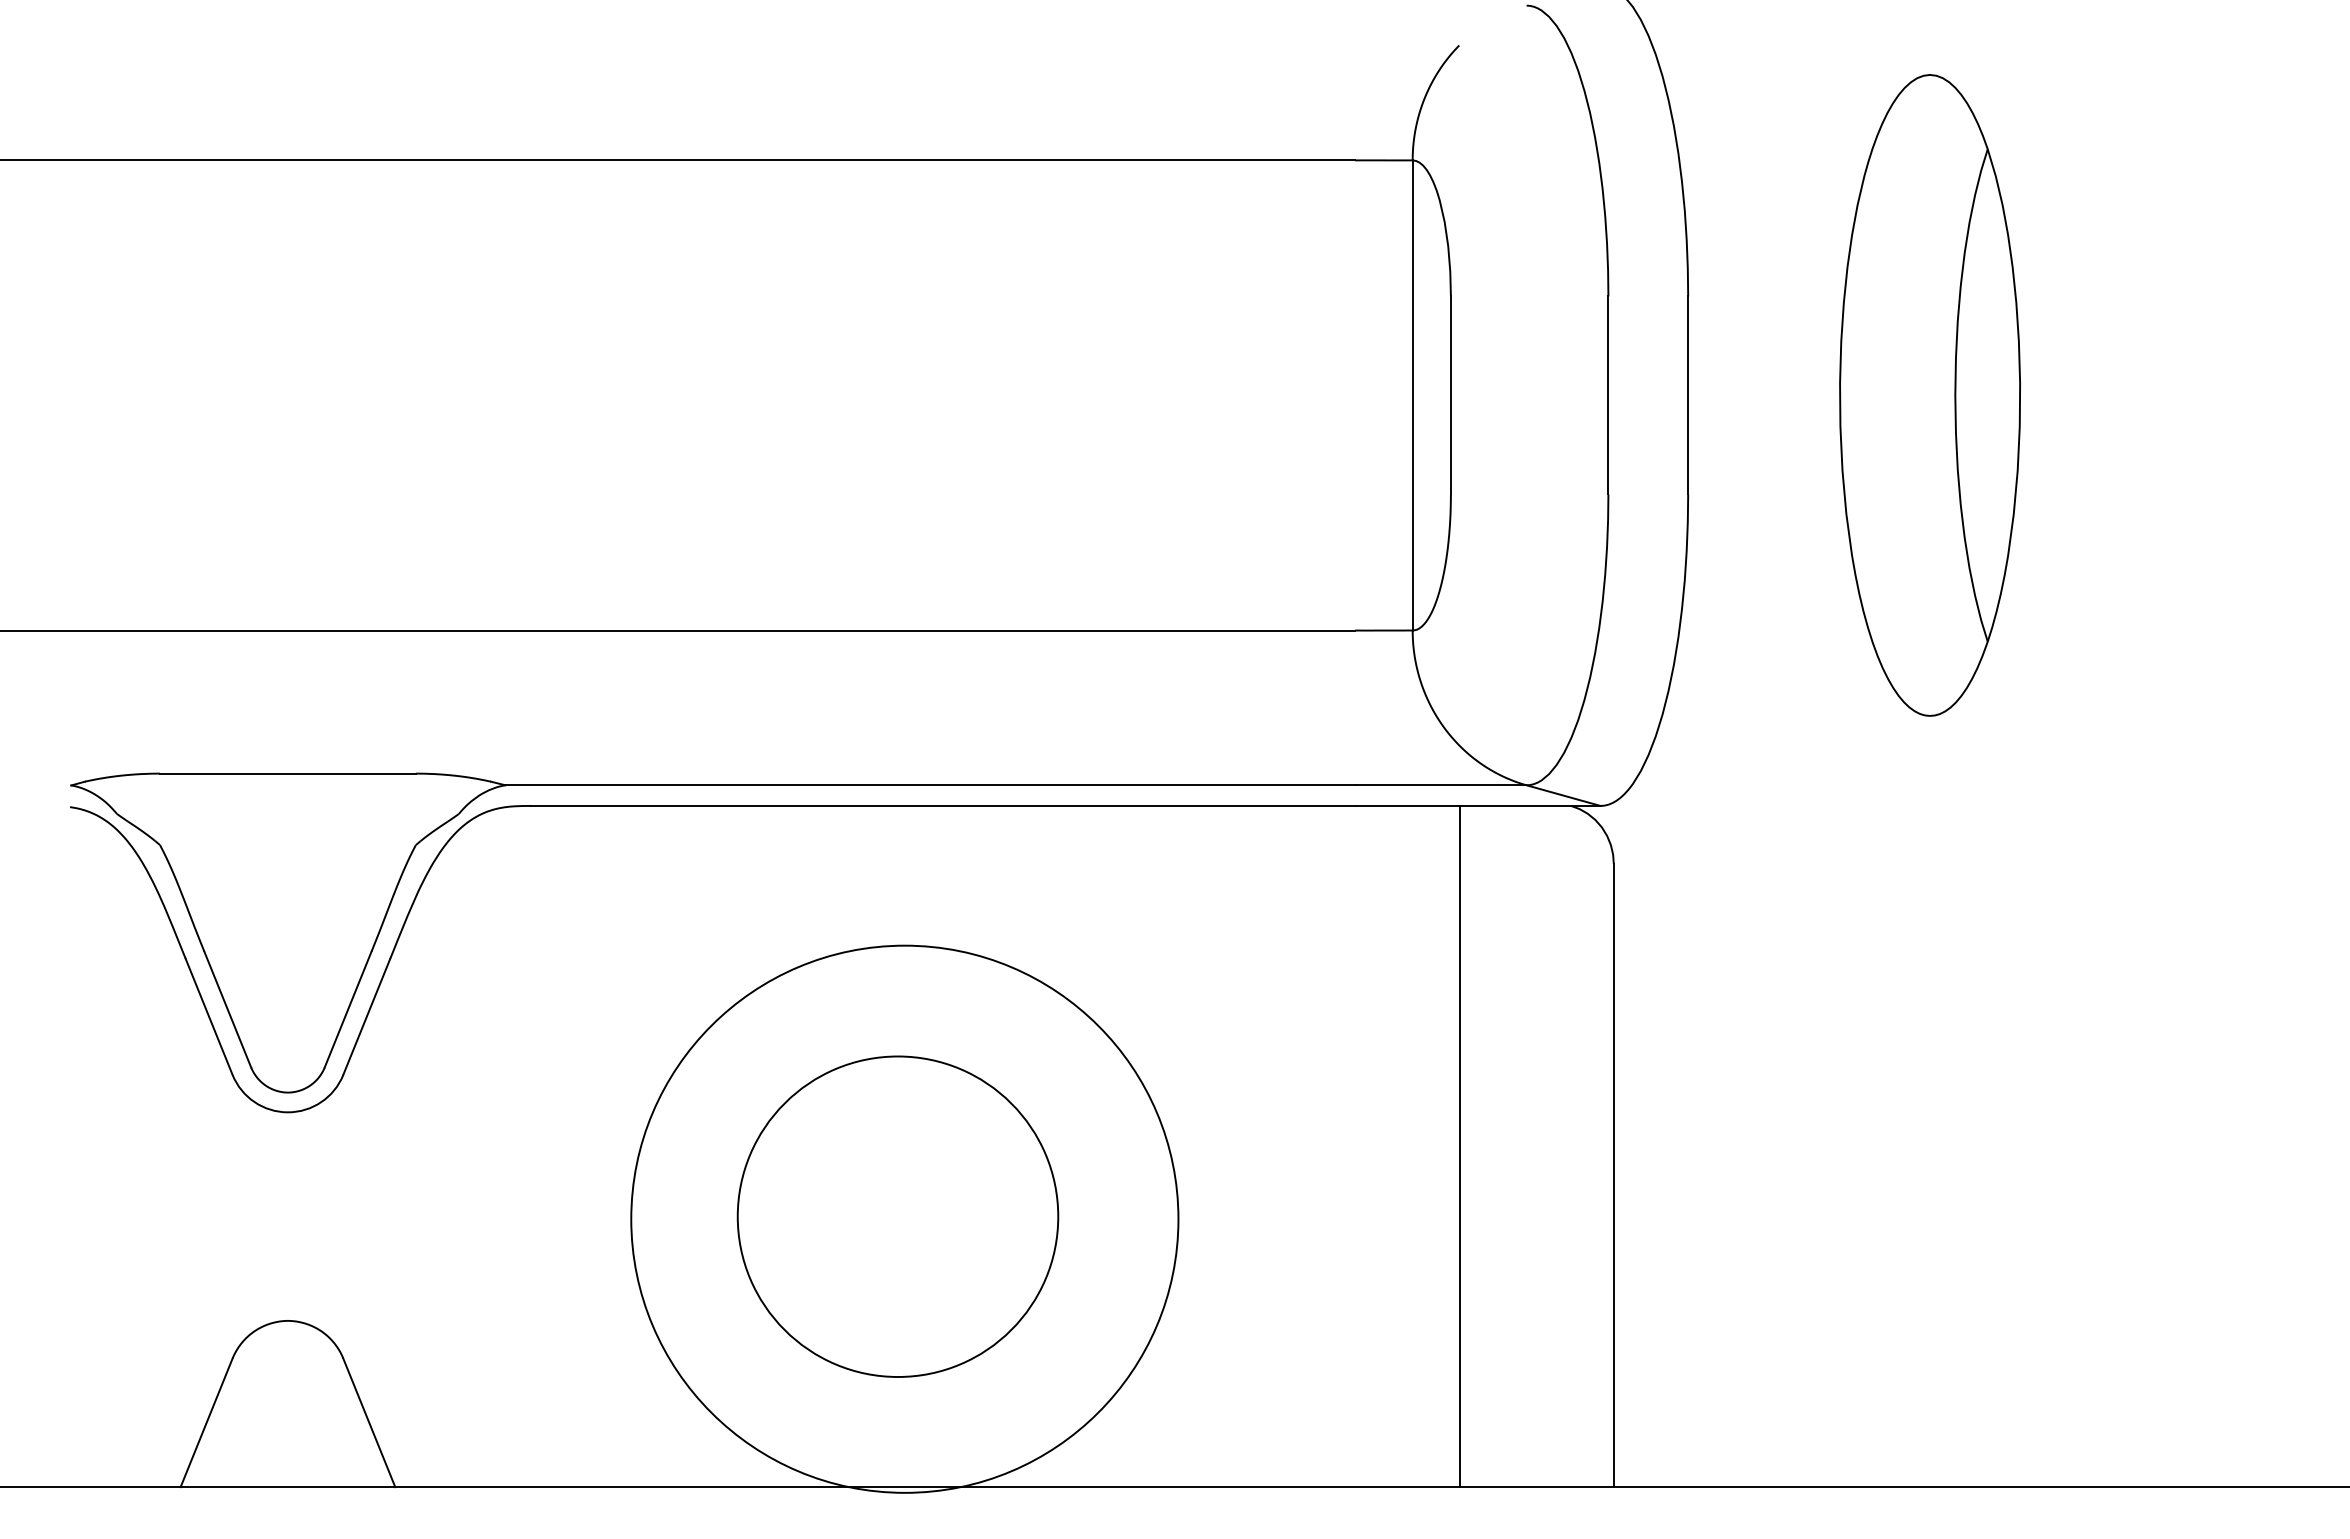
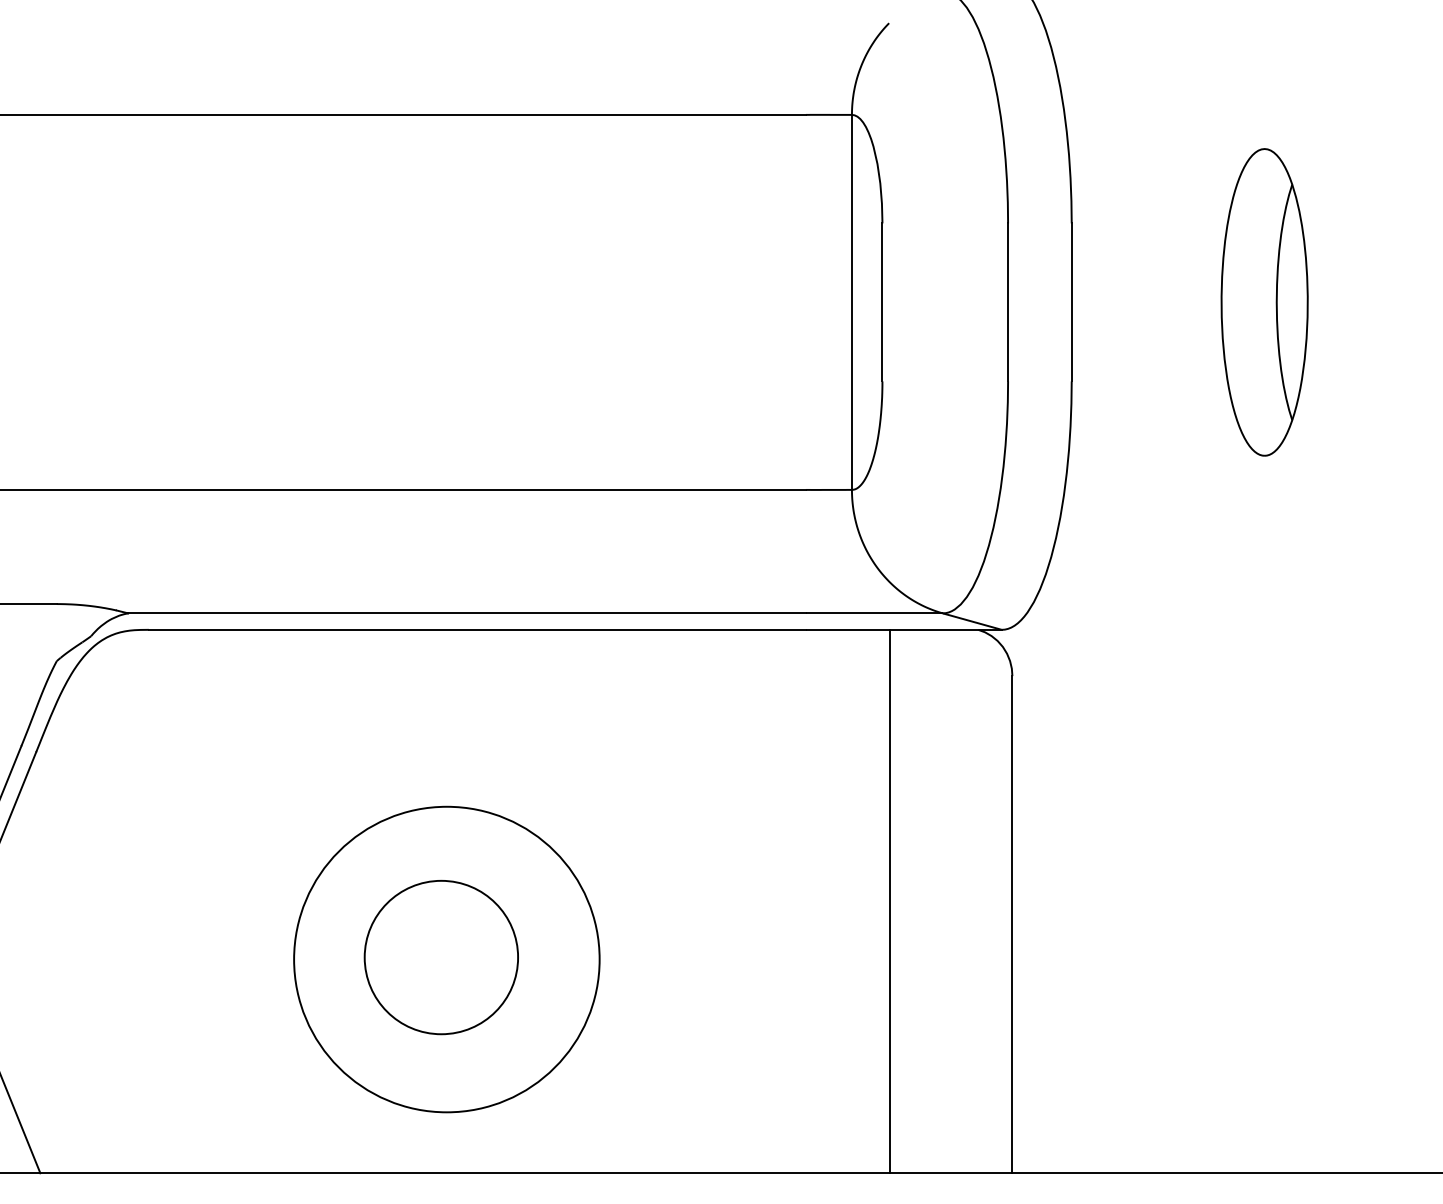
part: (1929, 395) -> (1264, 302), size x0.6
circle: (897, 1216) -> (441, 957), size x0.6
circle: (904, 1218) -> (446, 958), size x0.7

